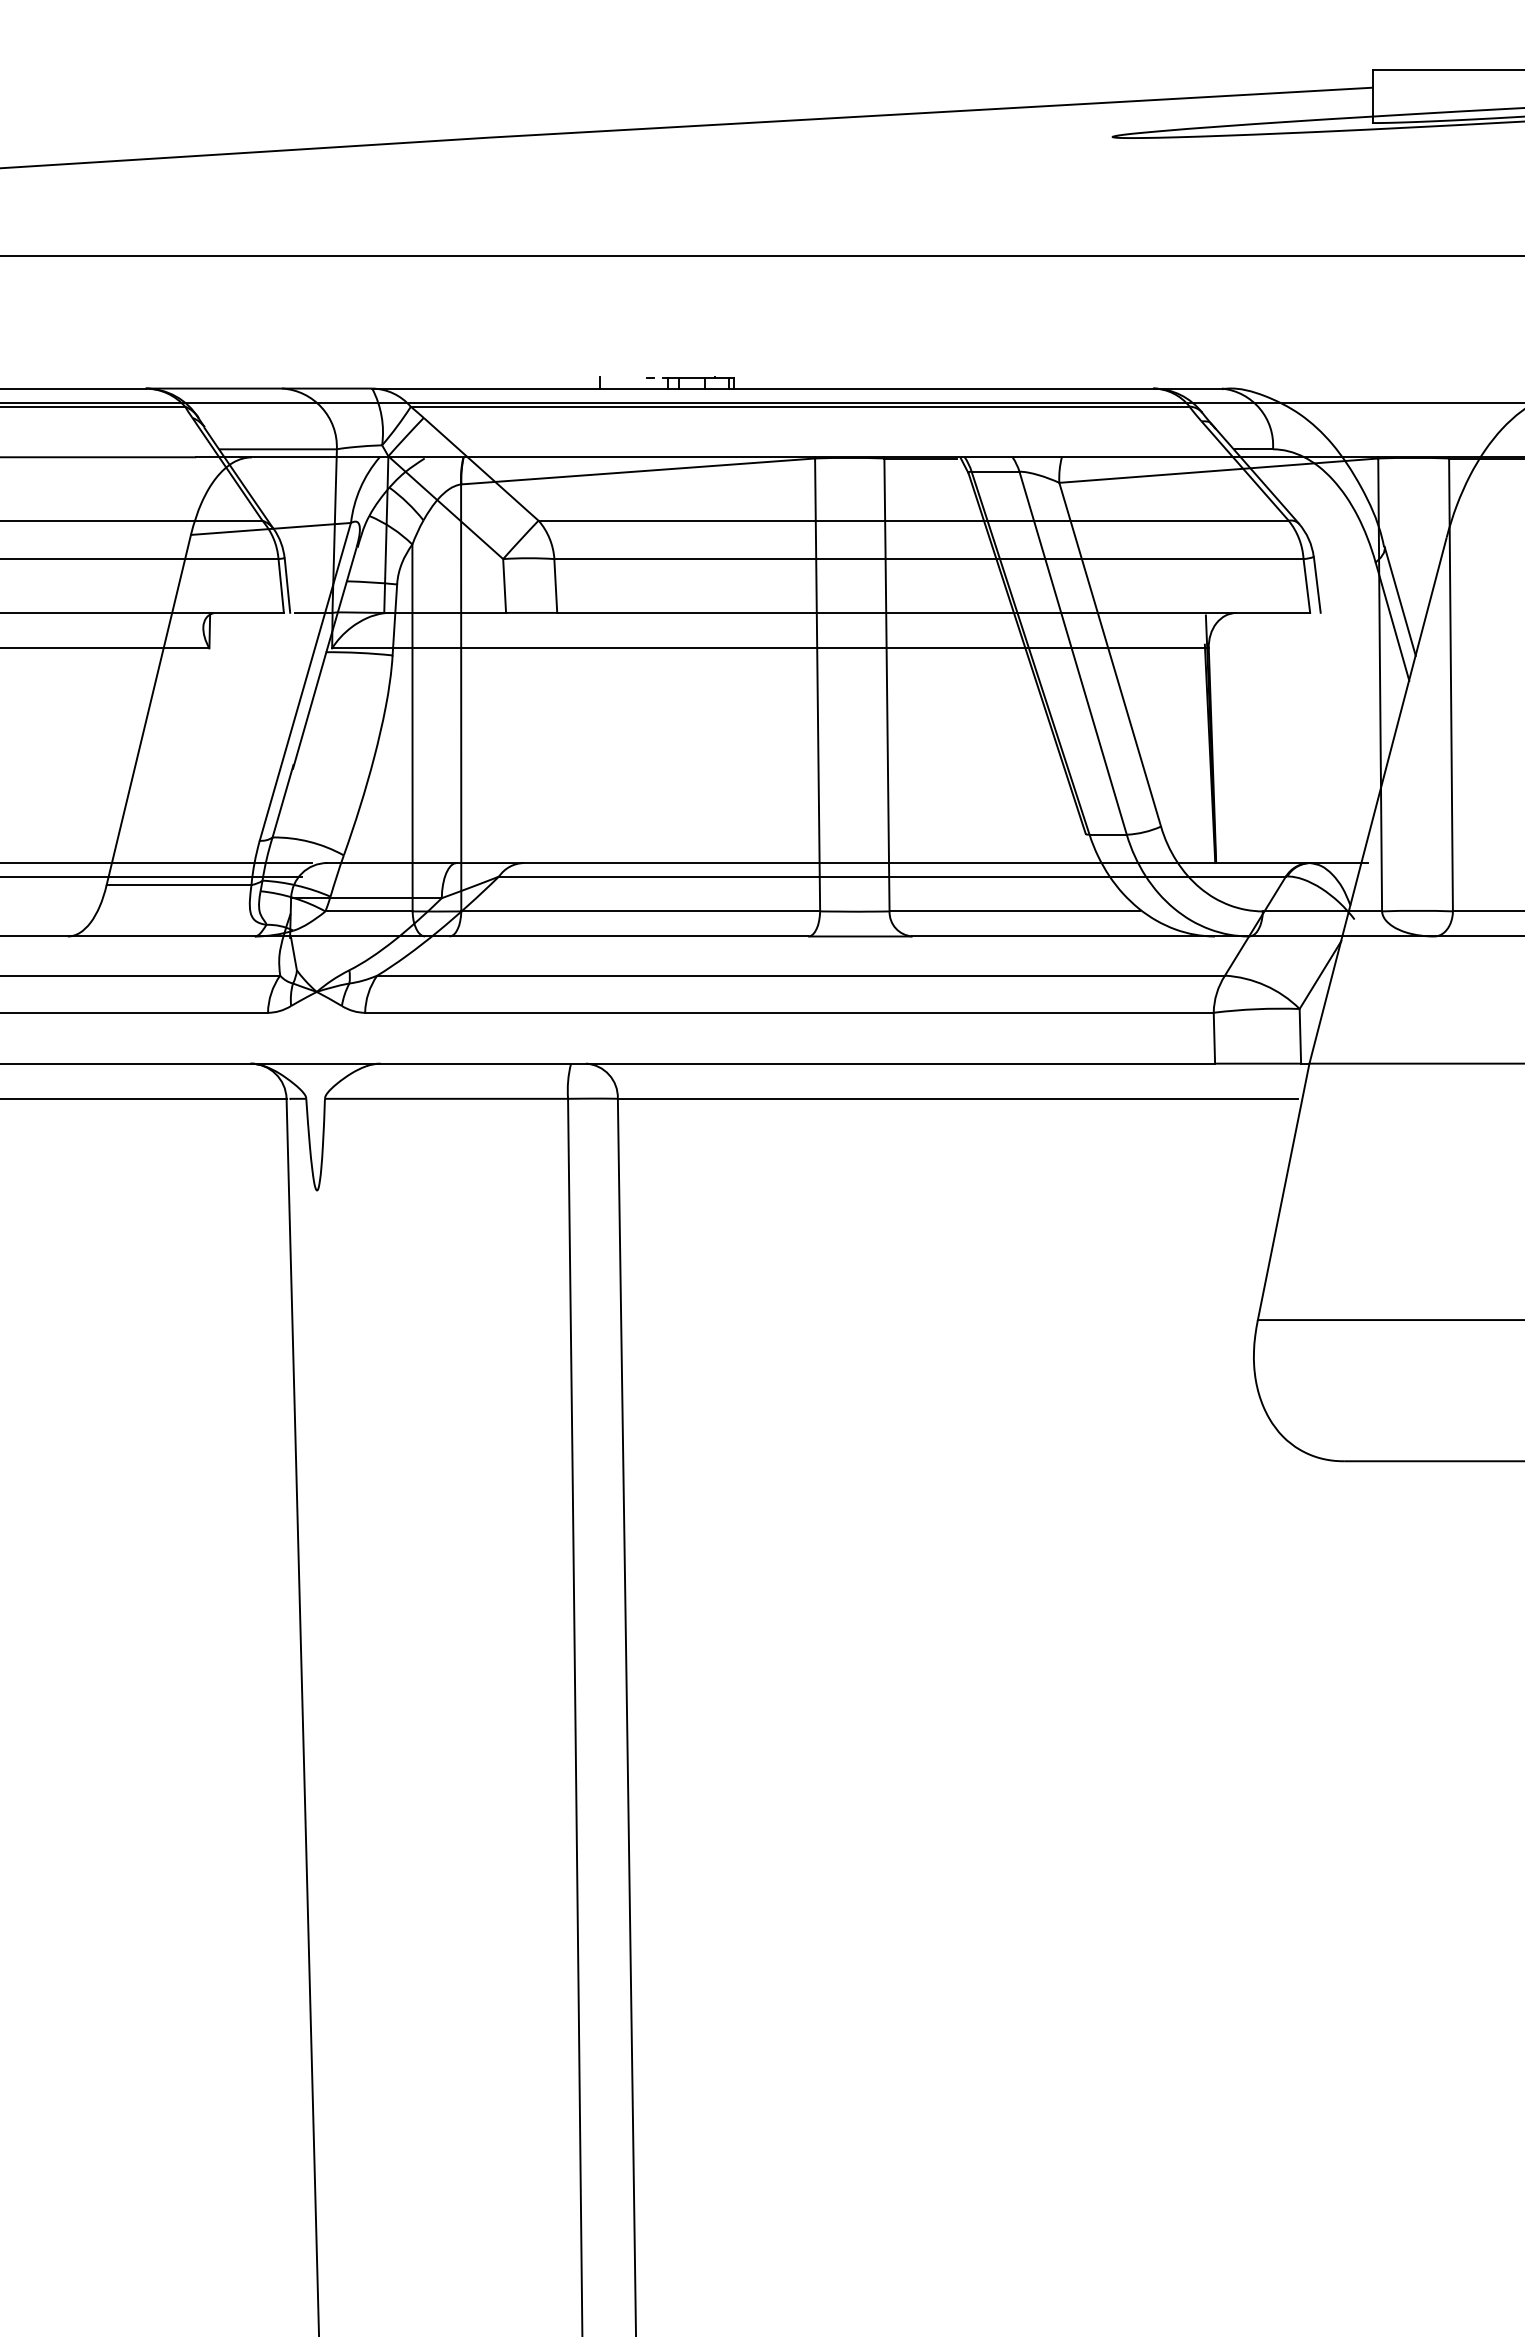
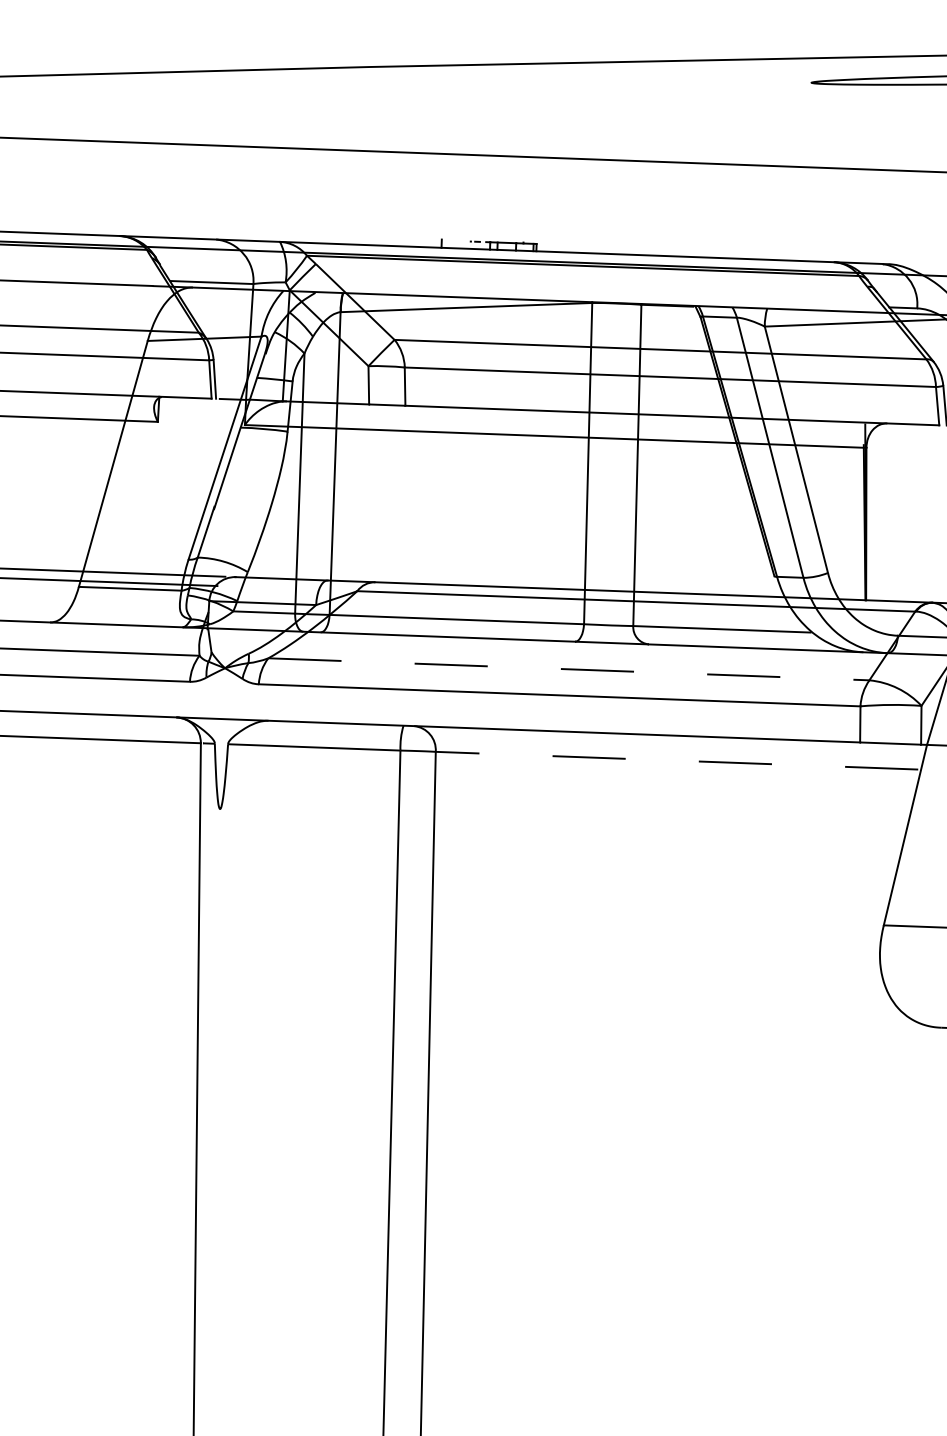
line: (801, 975) -> (569, 669), solid -> dashed
line: (957, 1098) -> (676, 760), solid -> dashed

